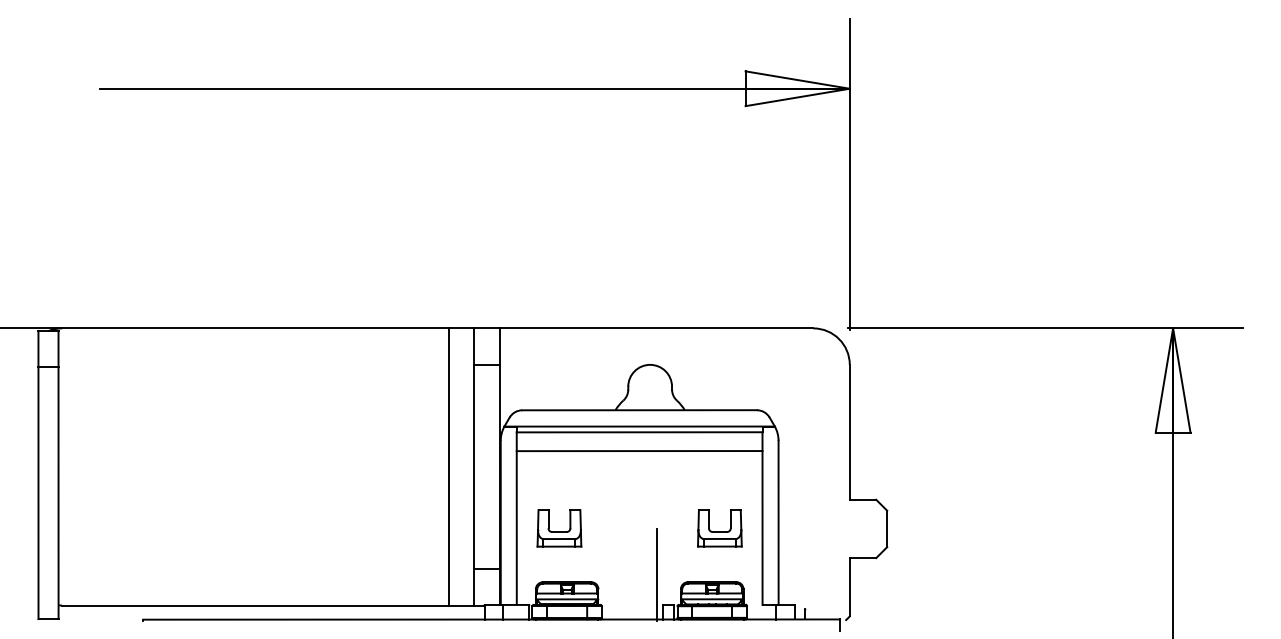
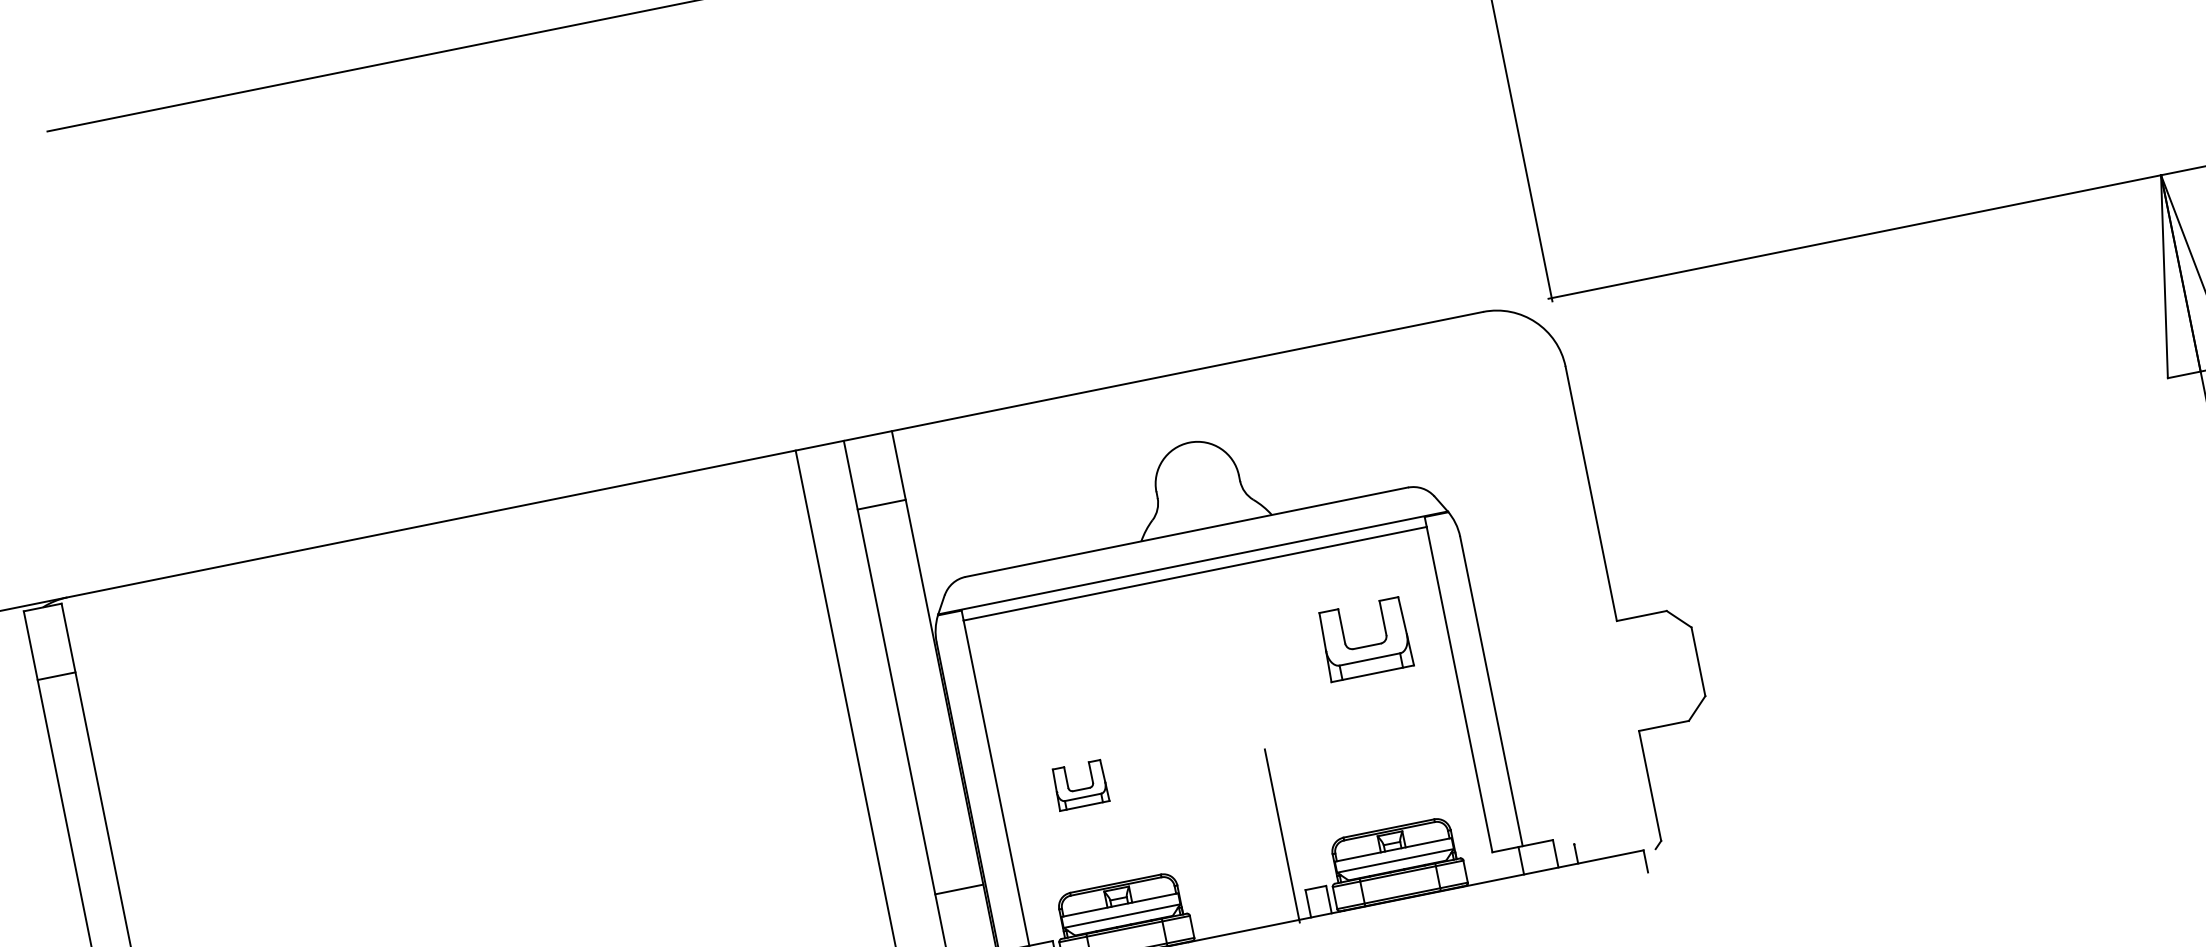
line: (639, 451) -> (1202, 609), removed
part: (559, 528) -> (1080, 785), size x0.6
part: (719, 528) -> (1365, 639), moved

